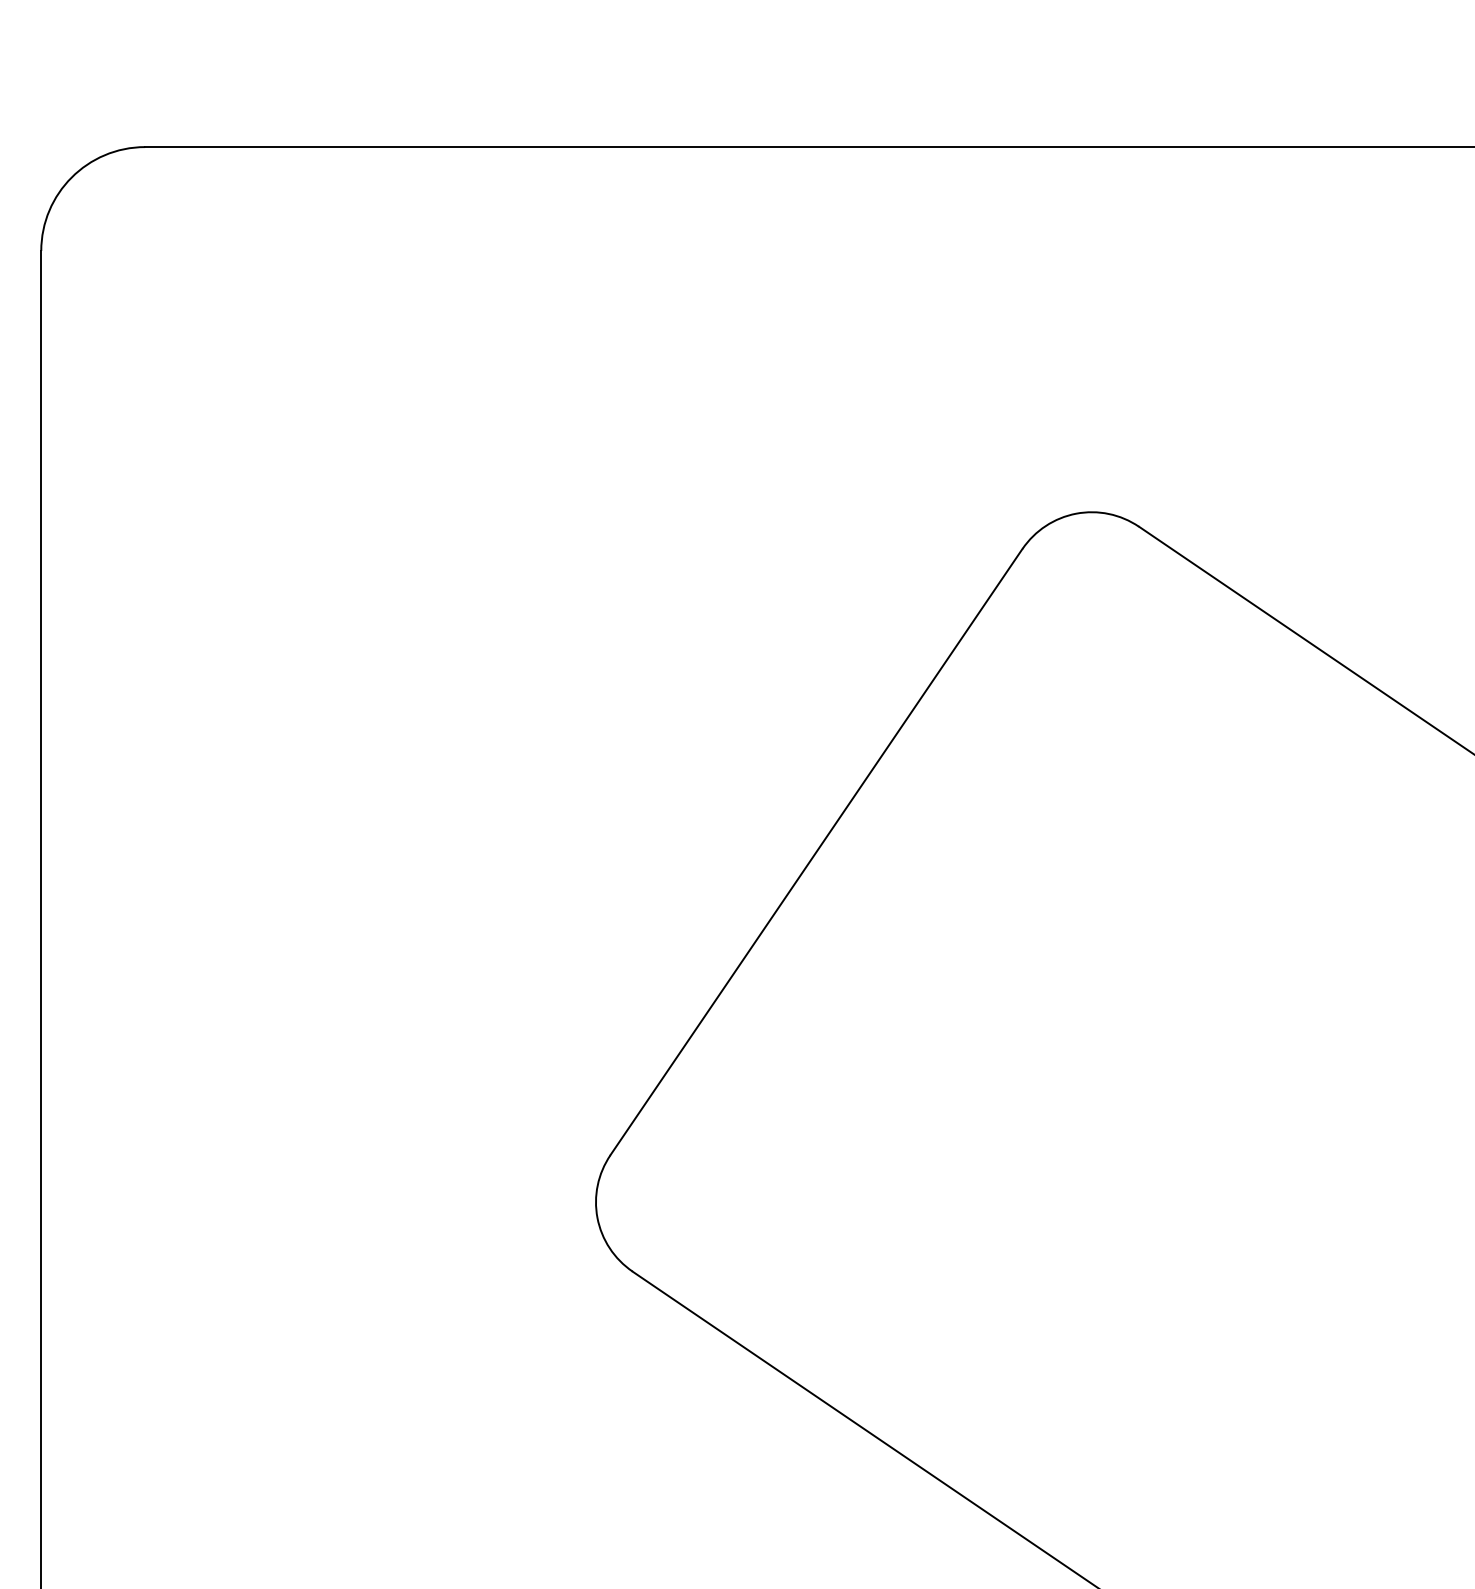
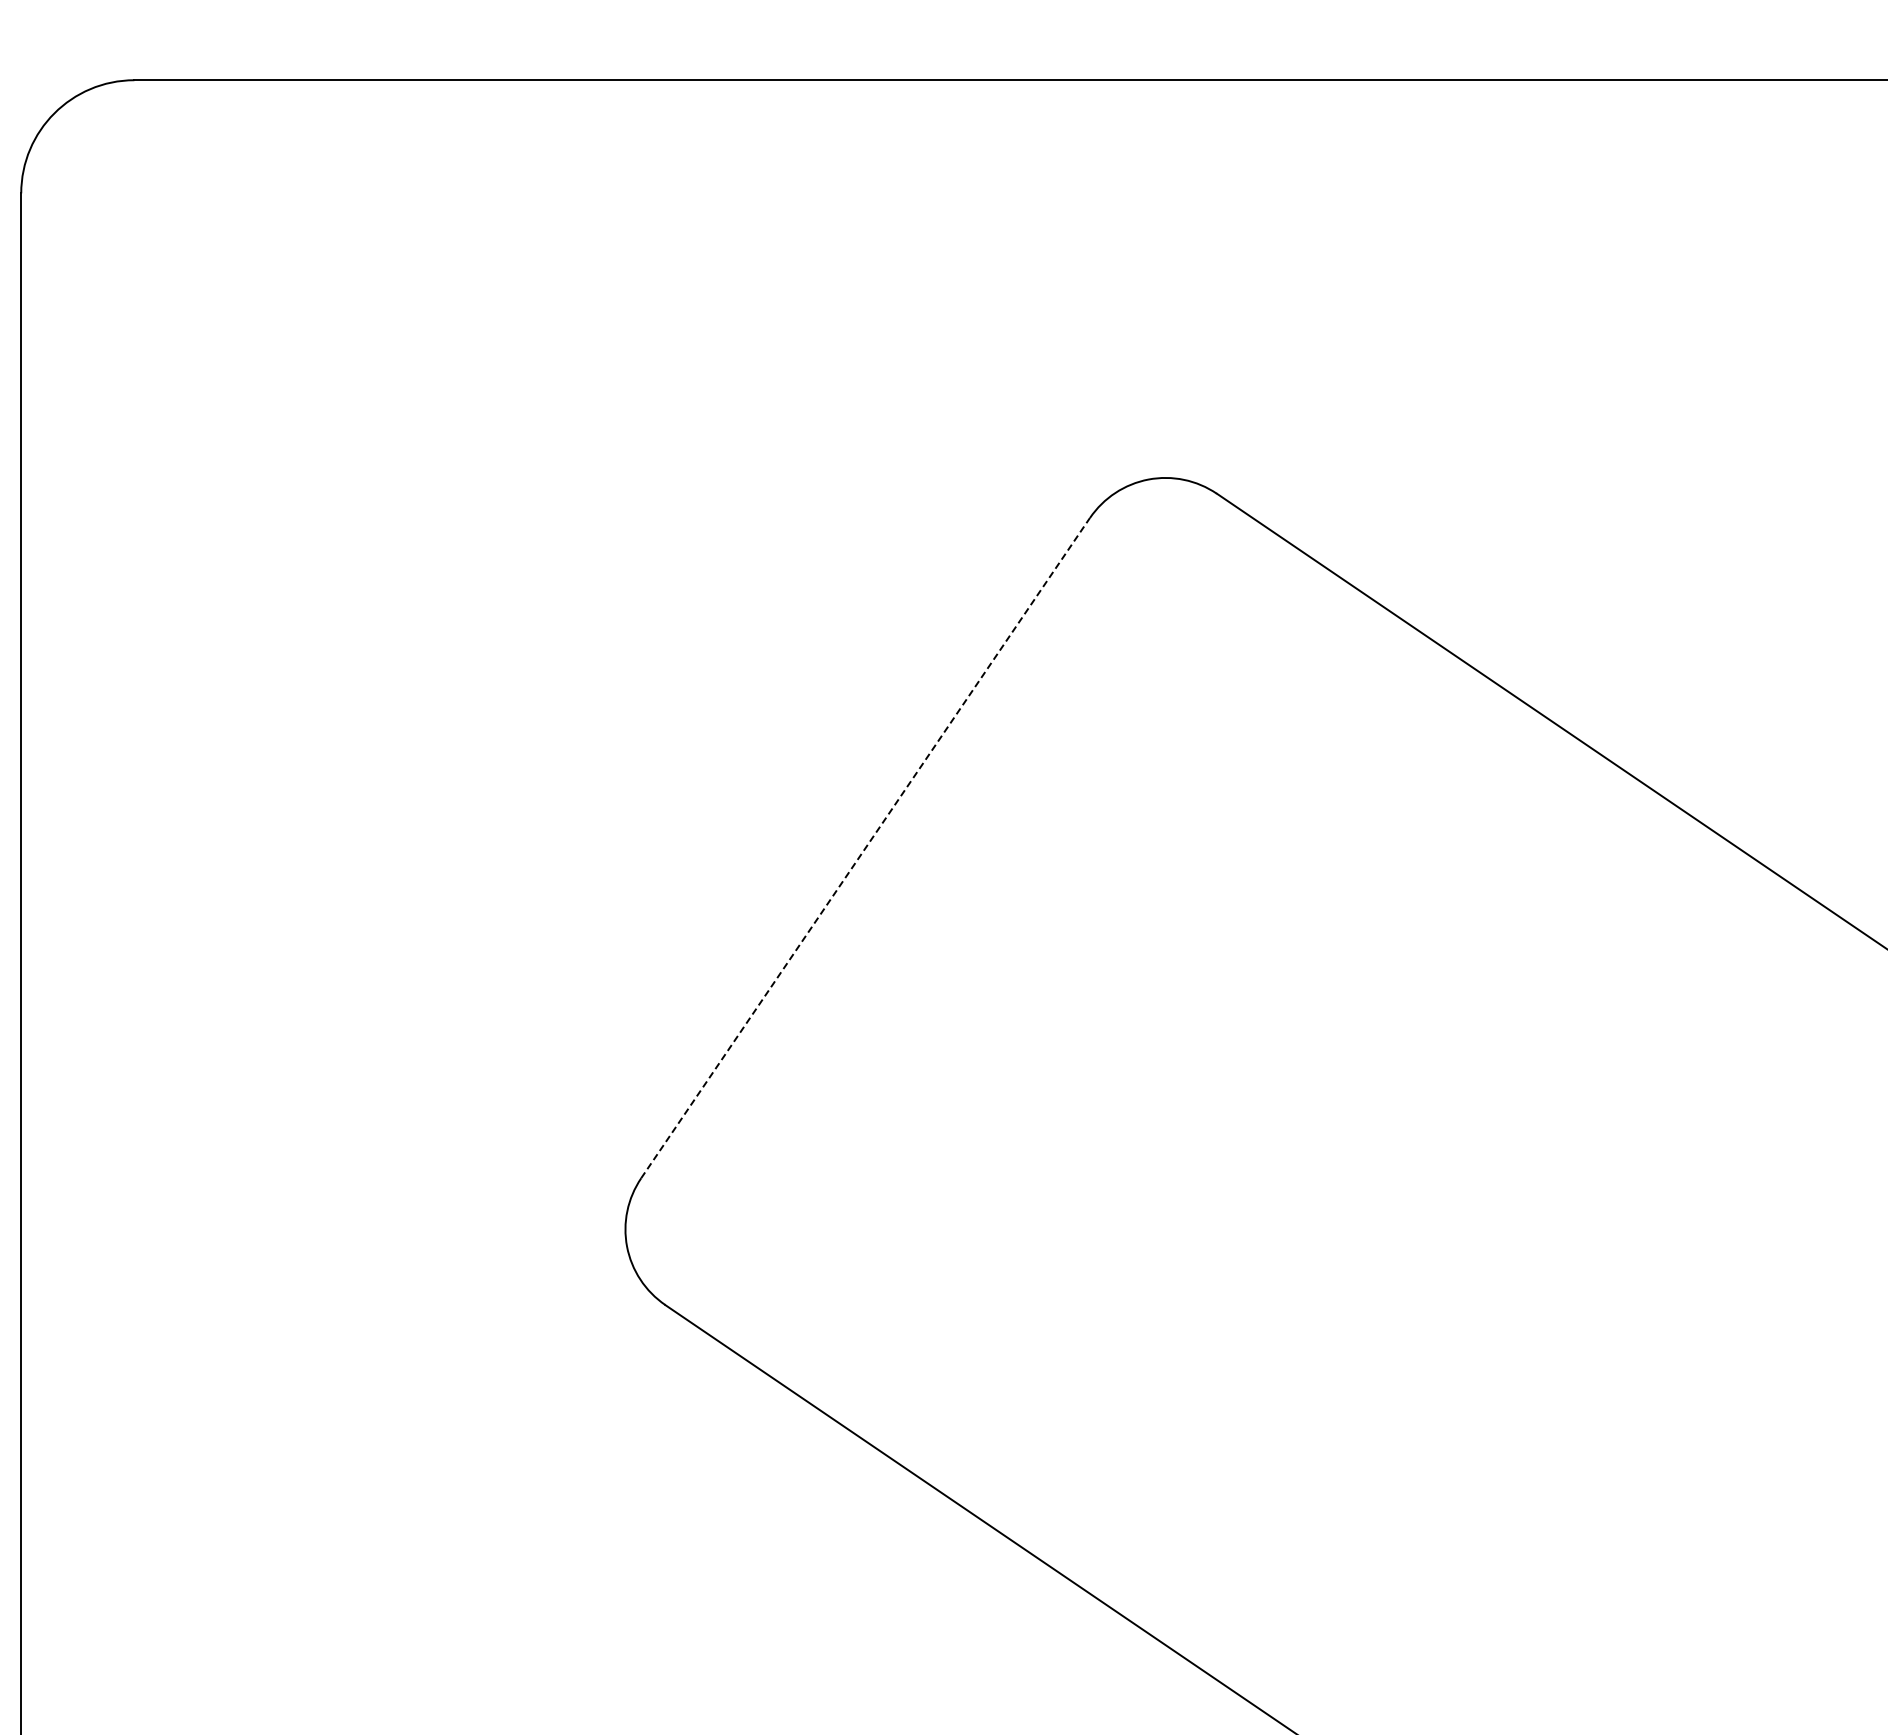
line: (816, 851) -> (865, 847), solid -> dashed

